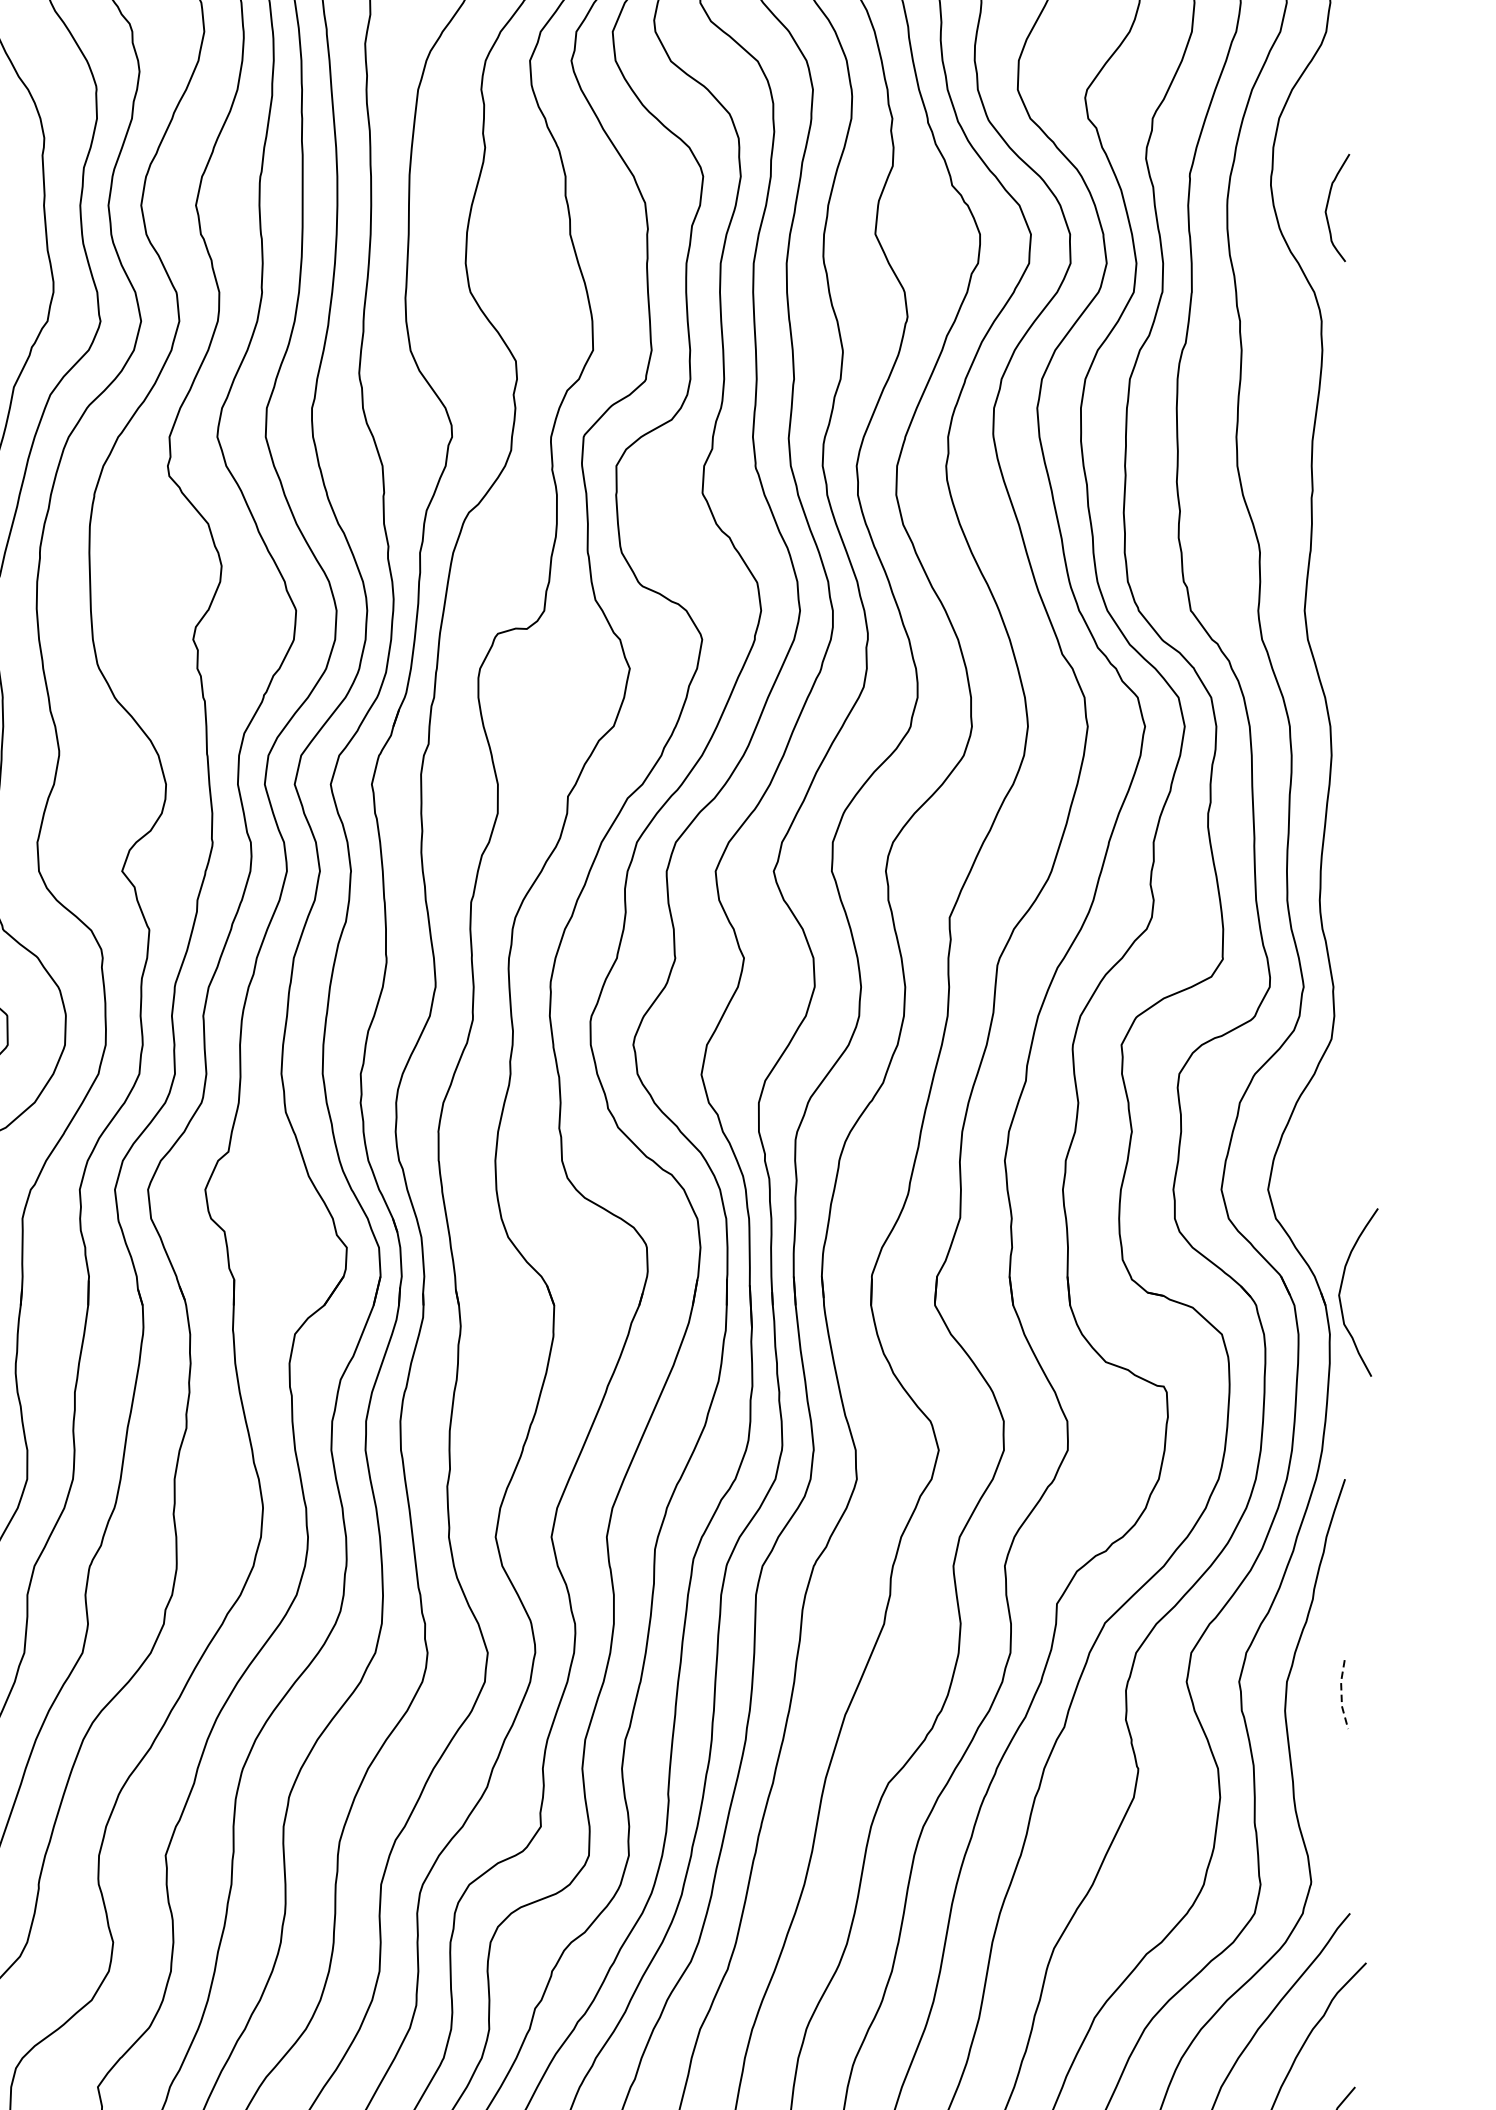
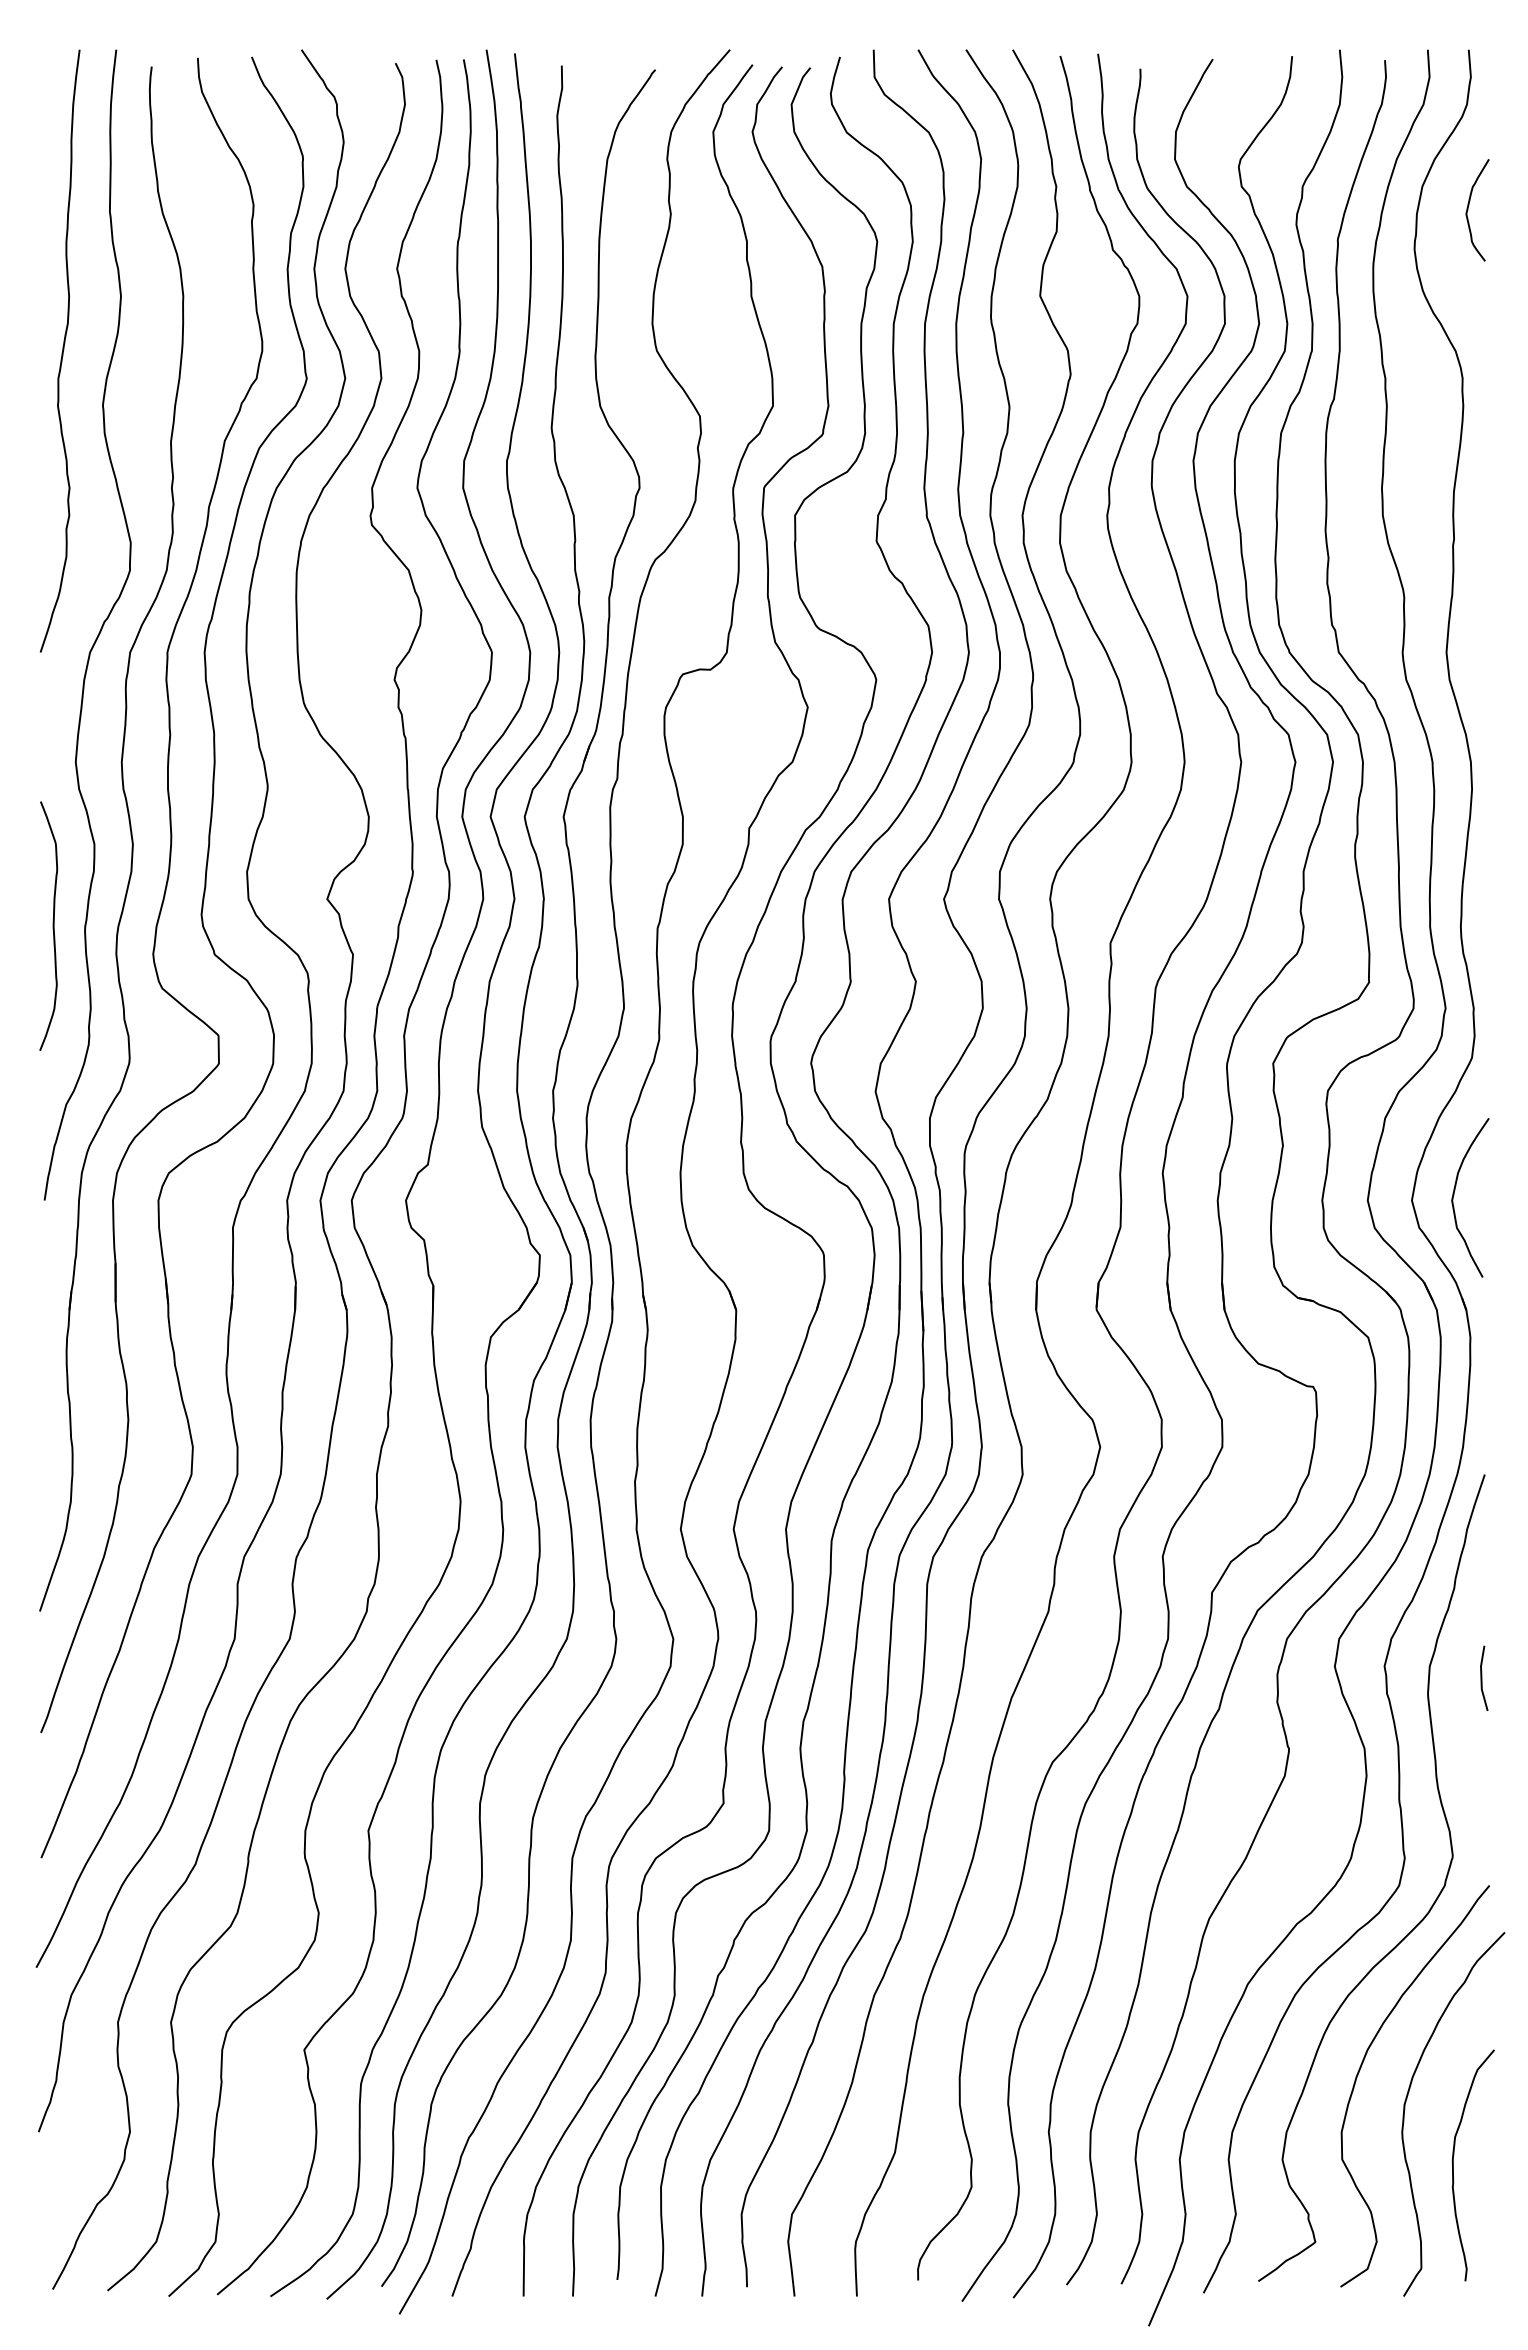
curve: (1327, 208) -> (1468, 210), moved
curve: (1341, 1290) -> (1454, 1195), moved
line: (1341, 1694) -> (1481, 1678), dashed -> solid

